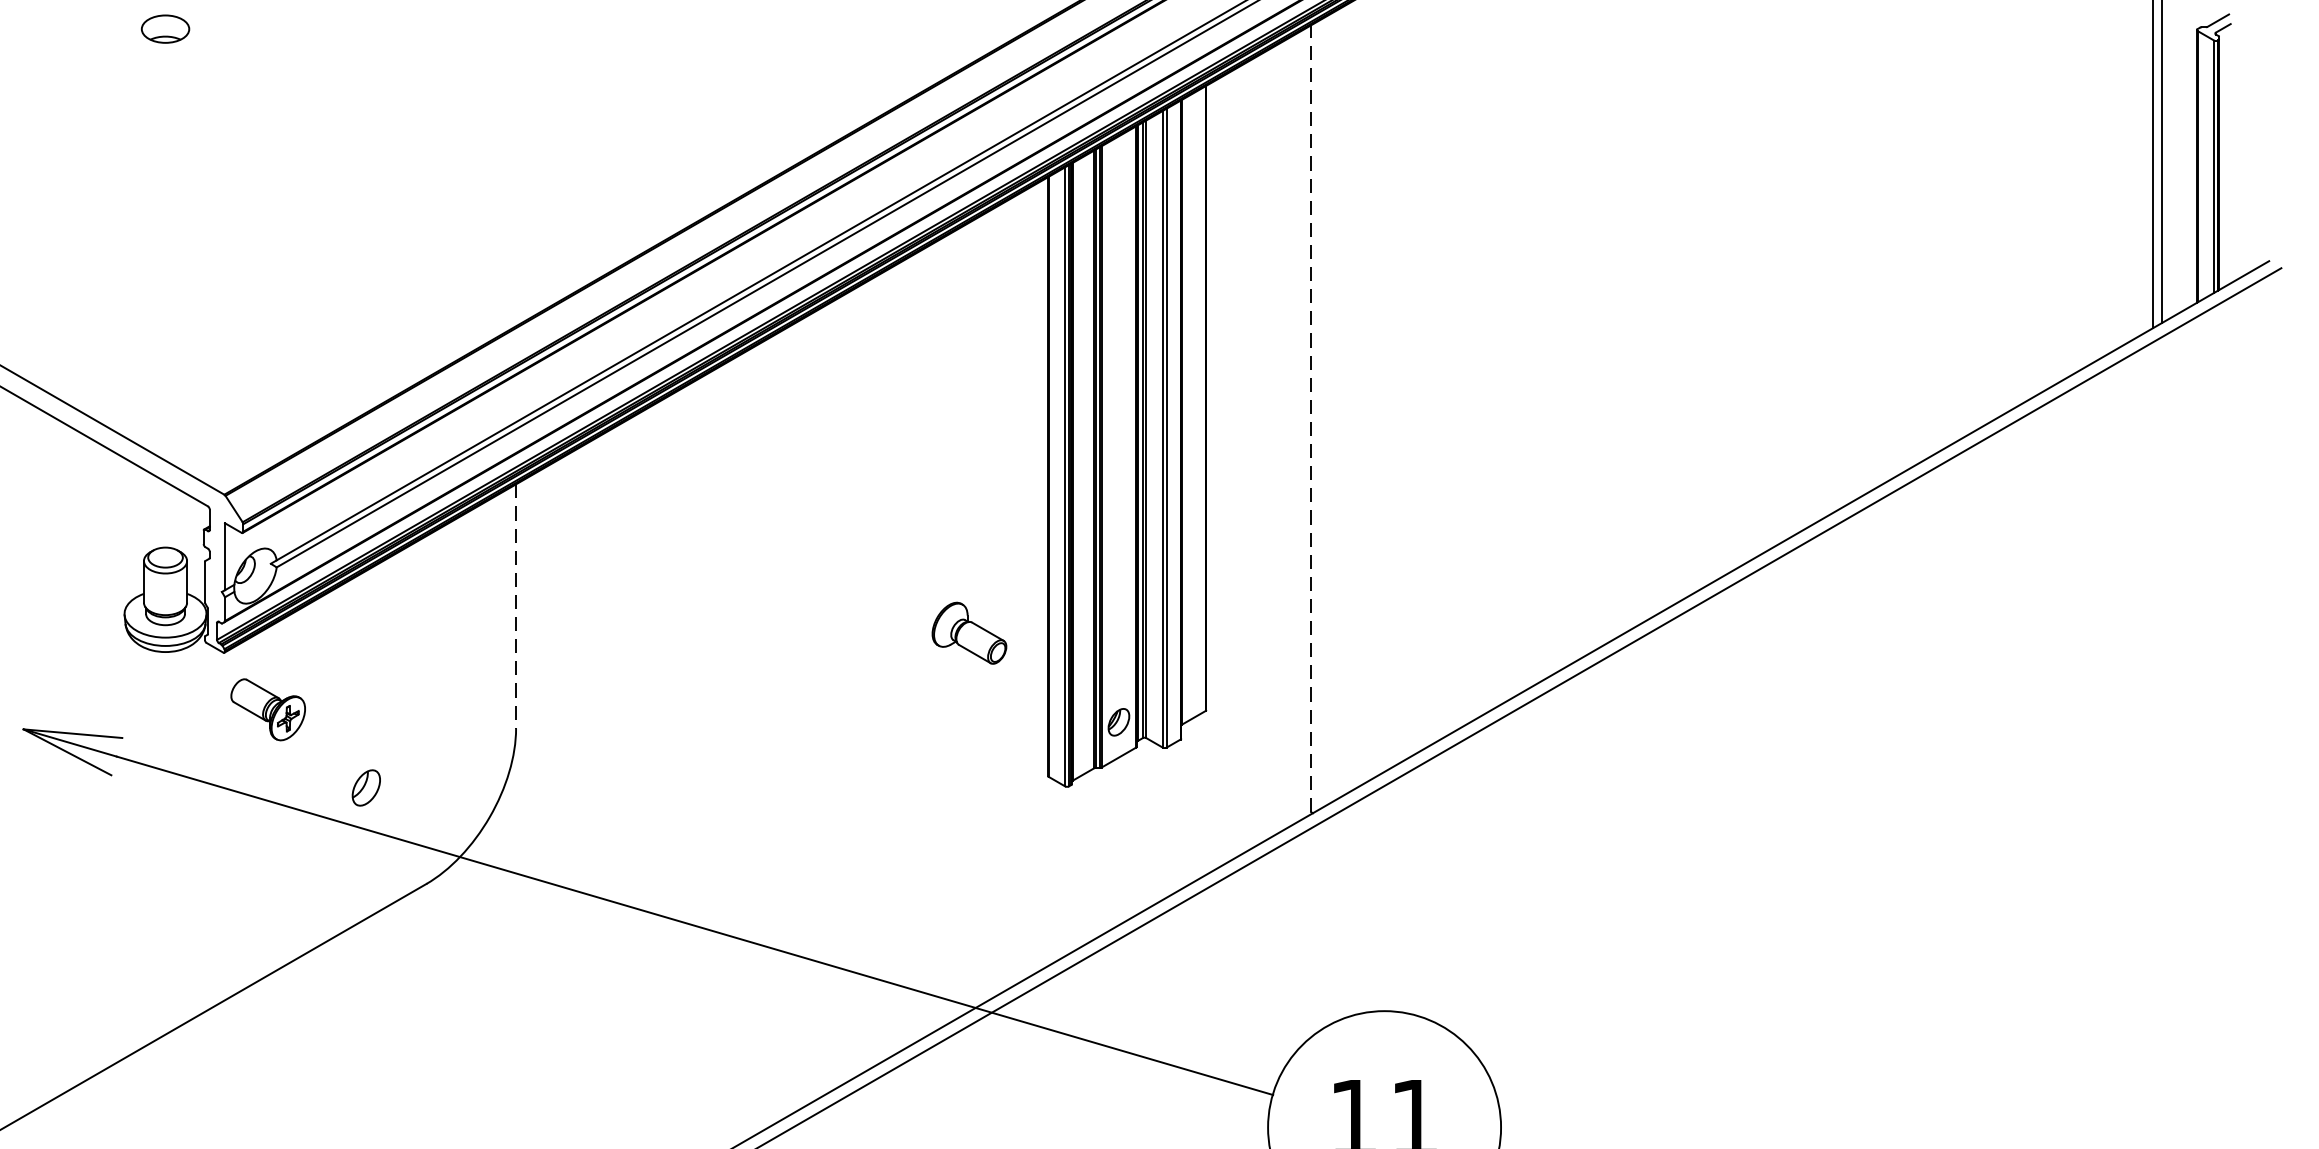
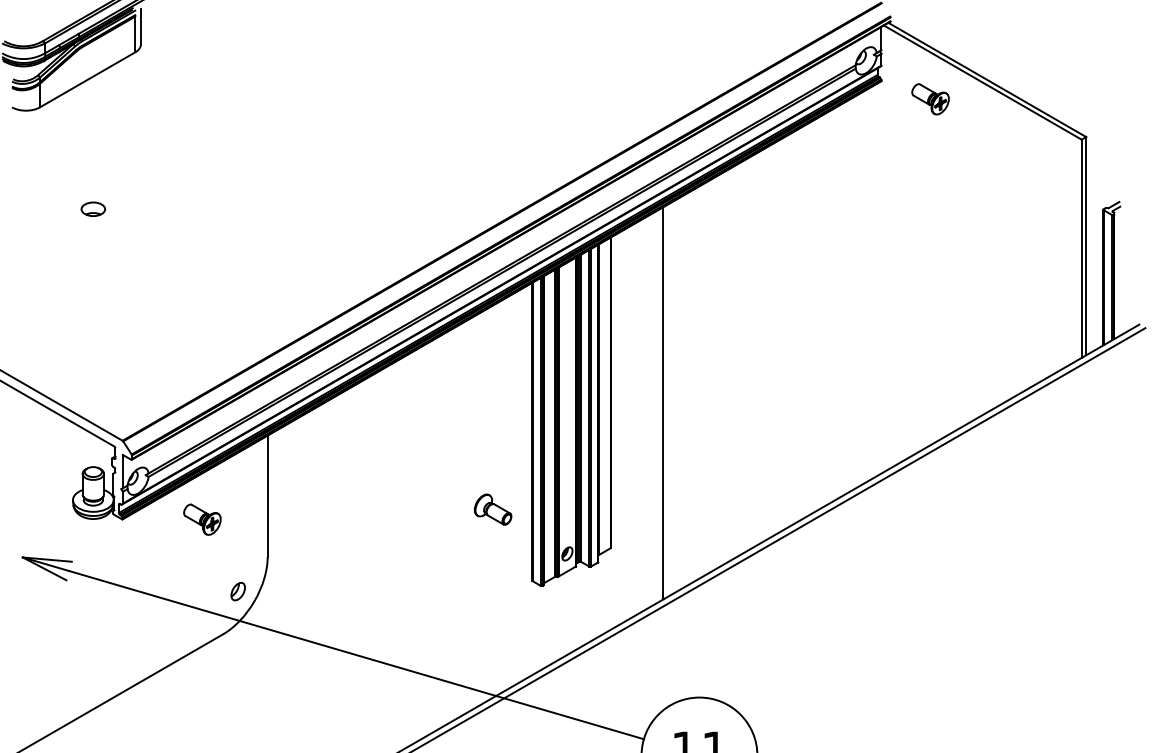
line: (1310, 419) -> (662, 403), dashed -> solid
line: (515, 606) -> (267, 496), dashed -> solid
part: (268, 709) -> (202, 519), moved
part: (364, 787) -> (237, 591), moved

